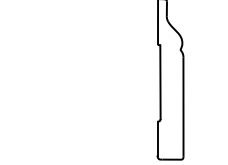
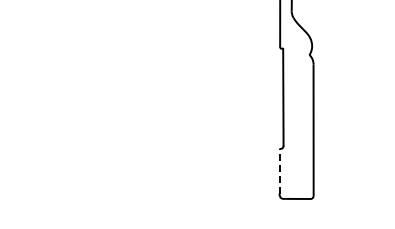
line: (157, 137) -> (279, 170), solid -> dashed

